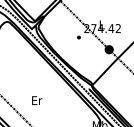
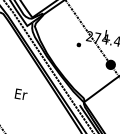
text: (37, 100) -> (21, 94), moved

